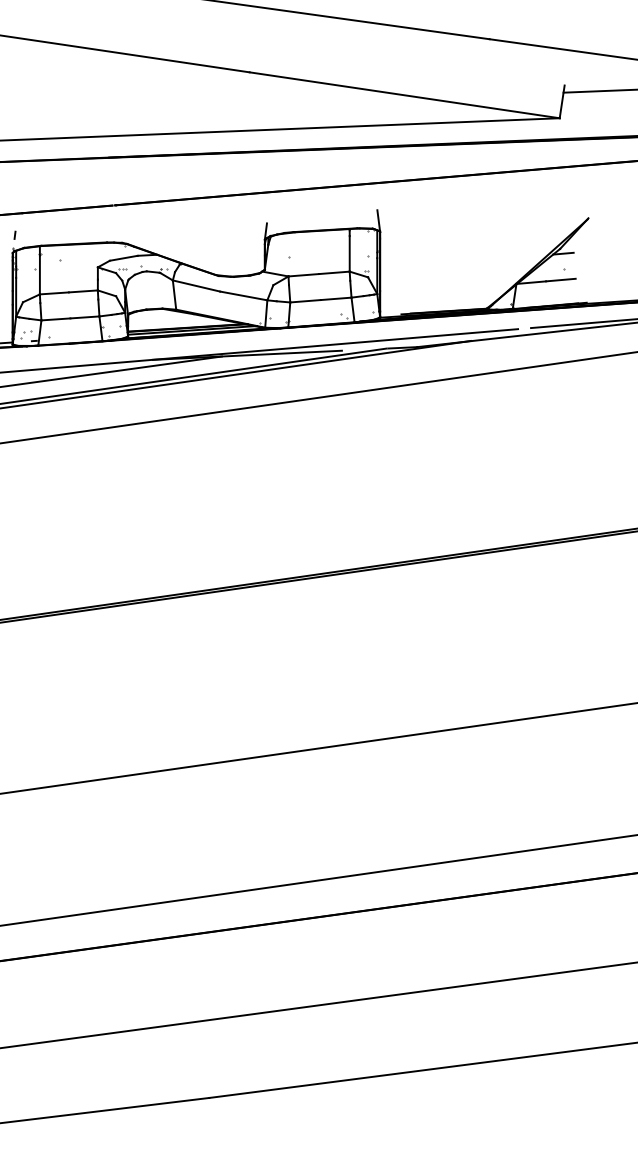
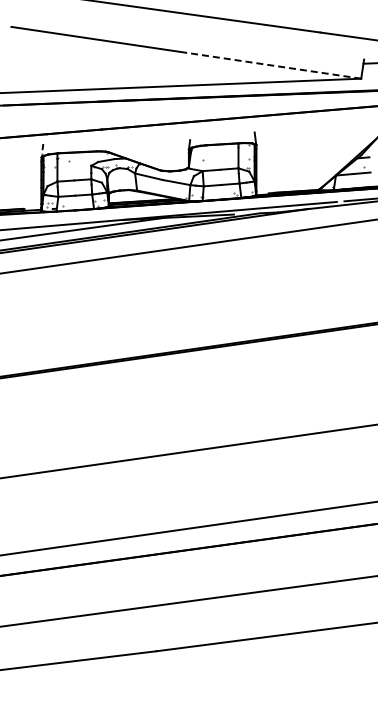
line: (404, 95) -> (270, 65), solid -> dashed

